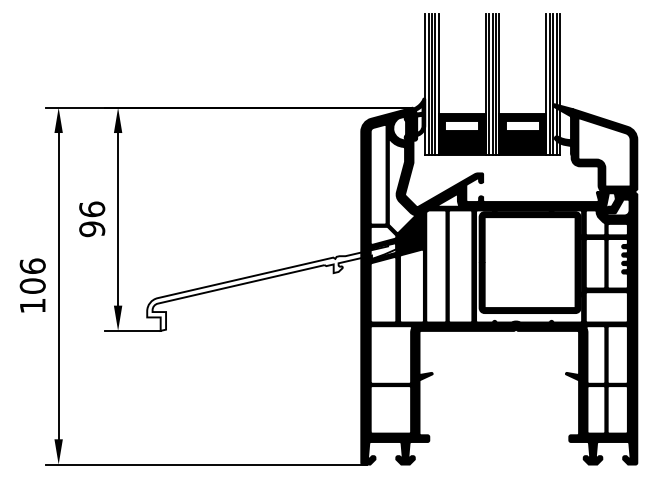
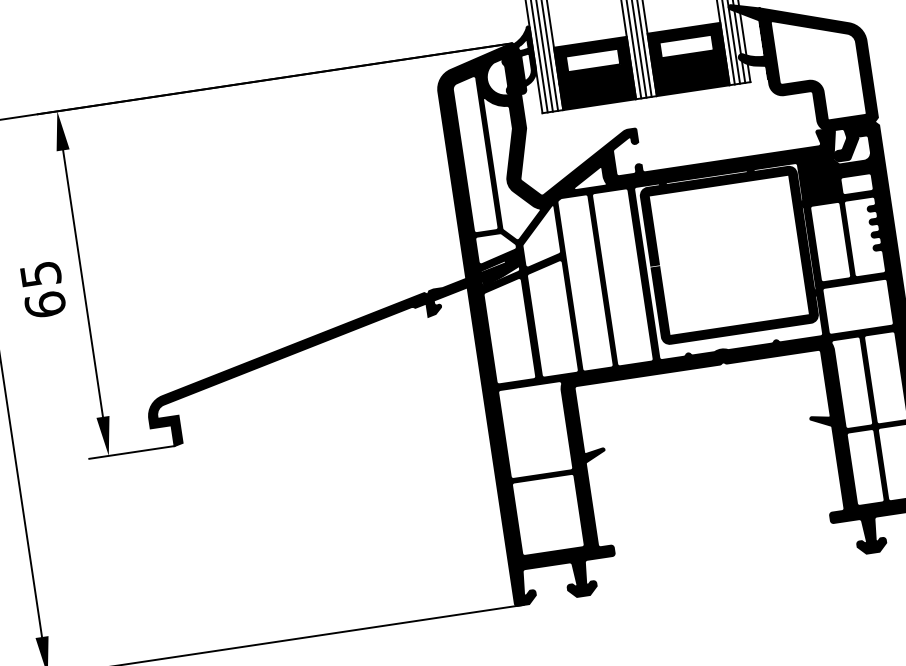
text: (92, 219) -> (43, 289), 96 -> 65
fill: (271, 286) -> (335, 351), added

